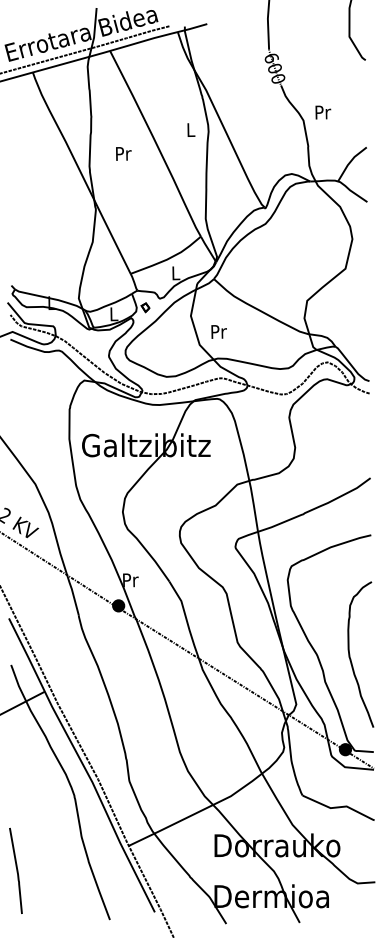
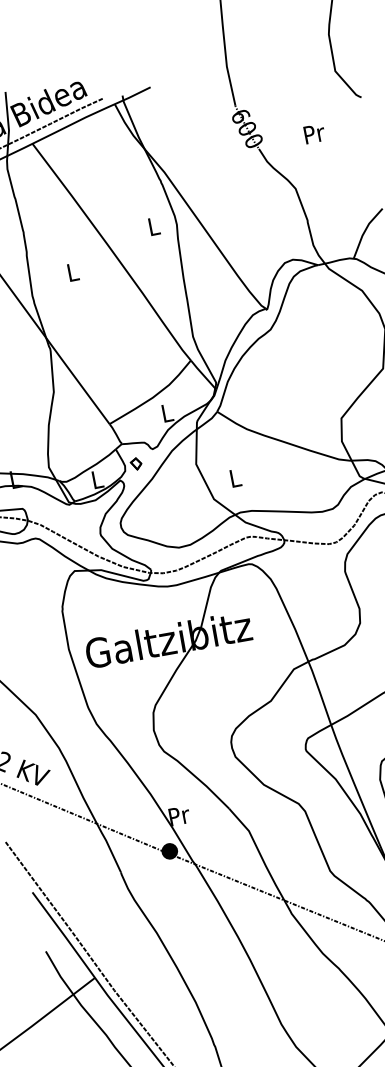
text: (323, 112) -> (314, 133), moved
text: (123, 153) -> (72, 271), Pr -> L
text: (218, 331) -> (235, 477), Pr -> L

